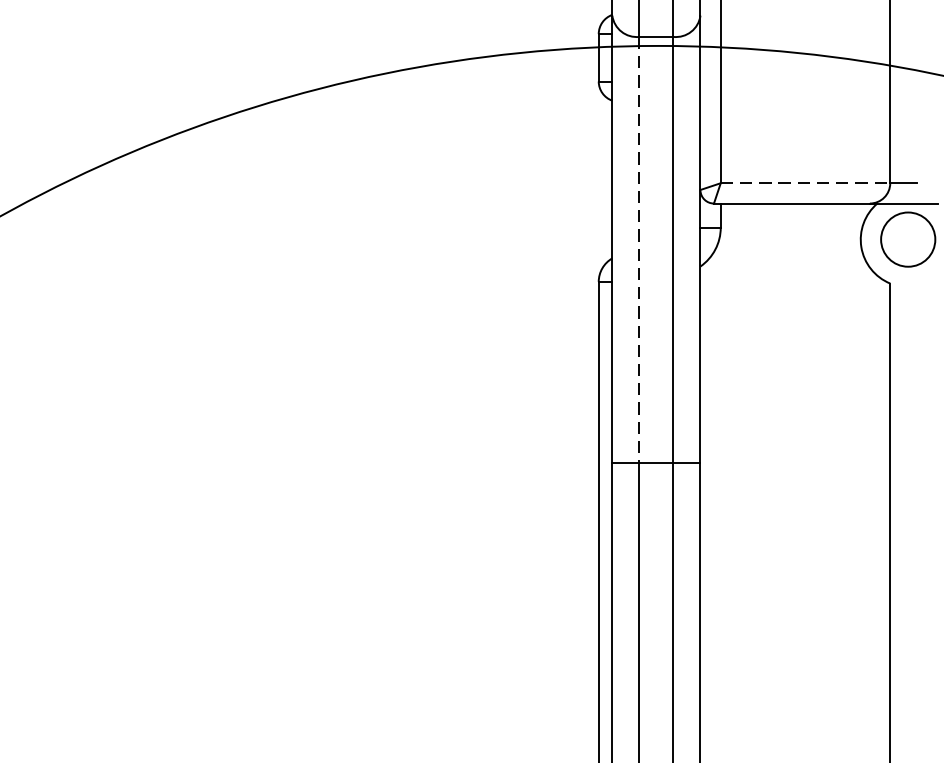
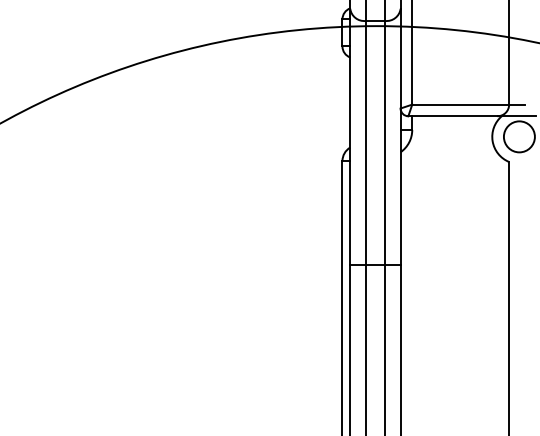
line: (806, 182) -> (461, 104), dashed -> solid
line: (639, 249) -> (365, 142), dashed -> solid

